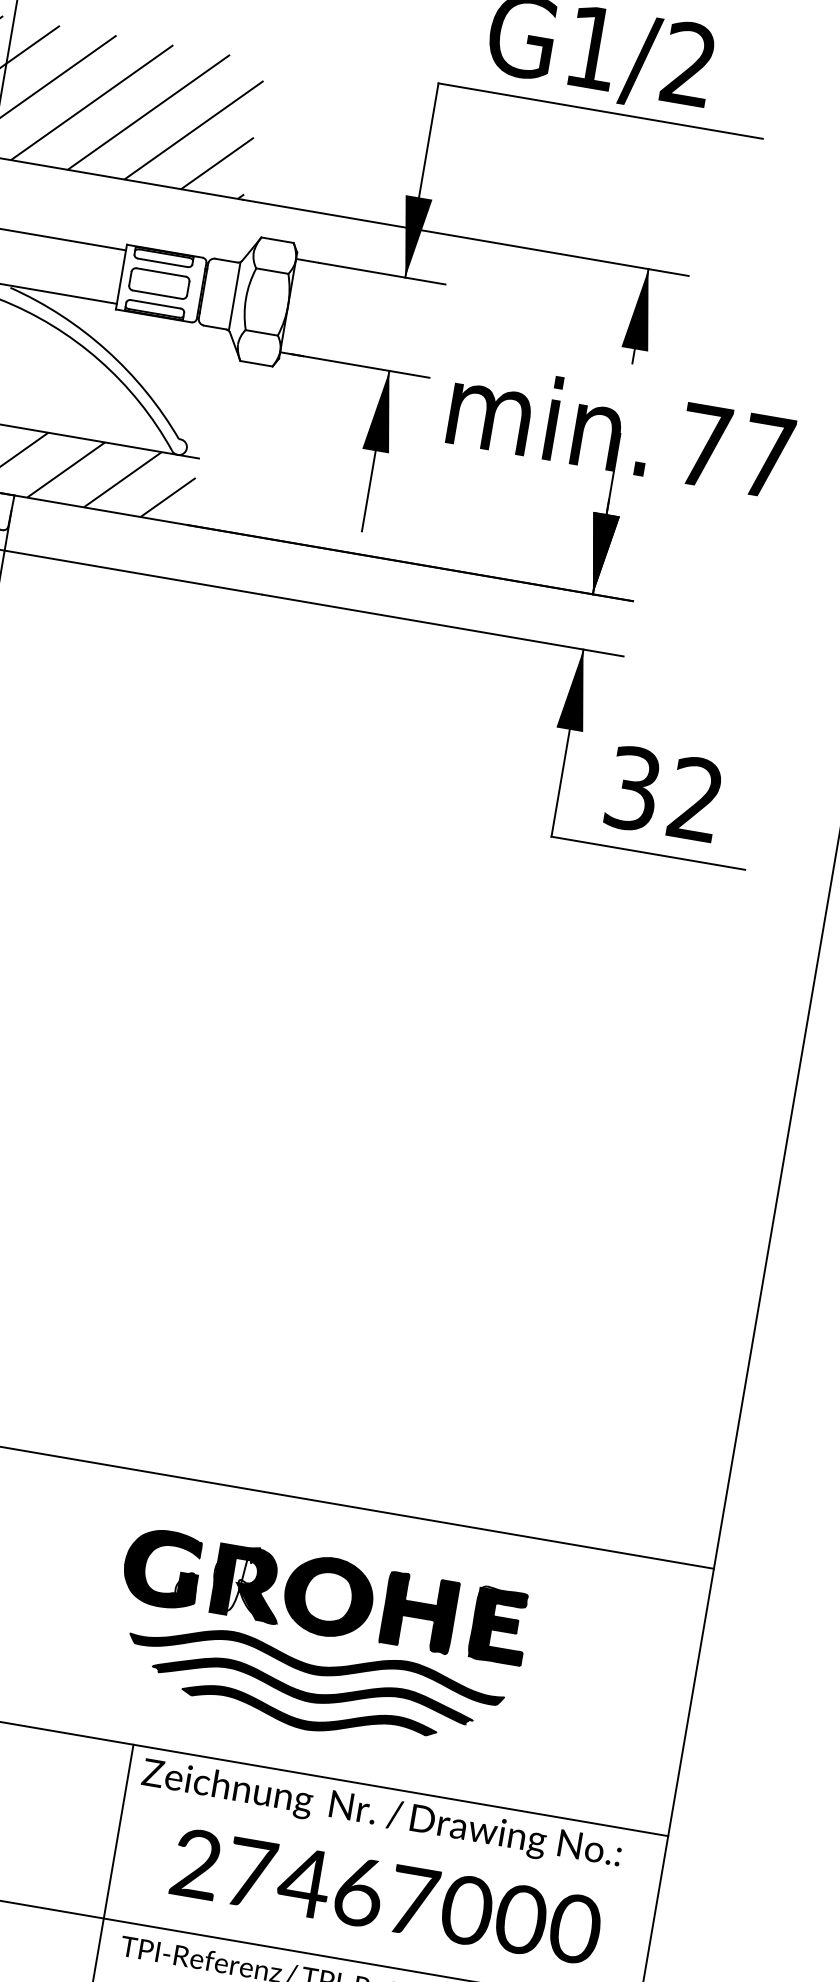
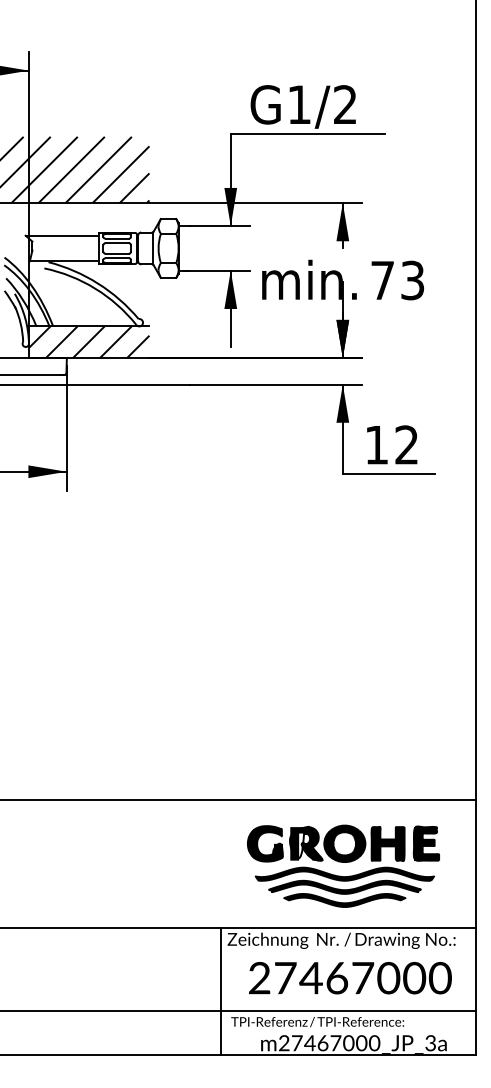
text: (766, 456) -> (412, 280), 77 -> 73
text: (632, 787) -> (376, 444), 32 -> 12
part: (318, 1641) -> (343, 865), moved

